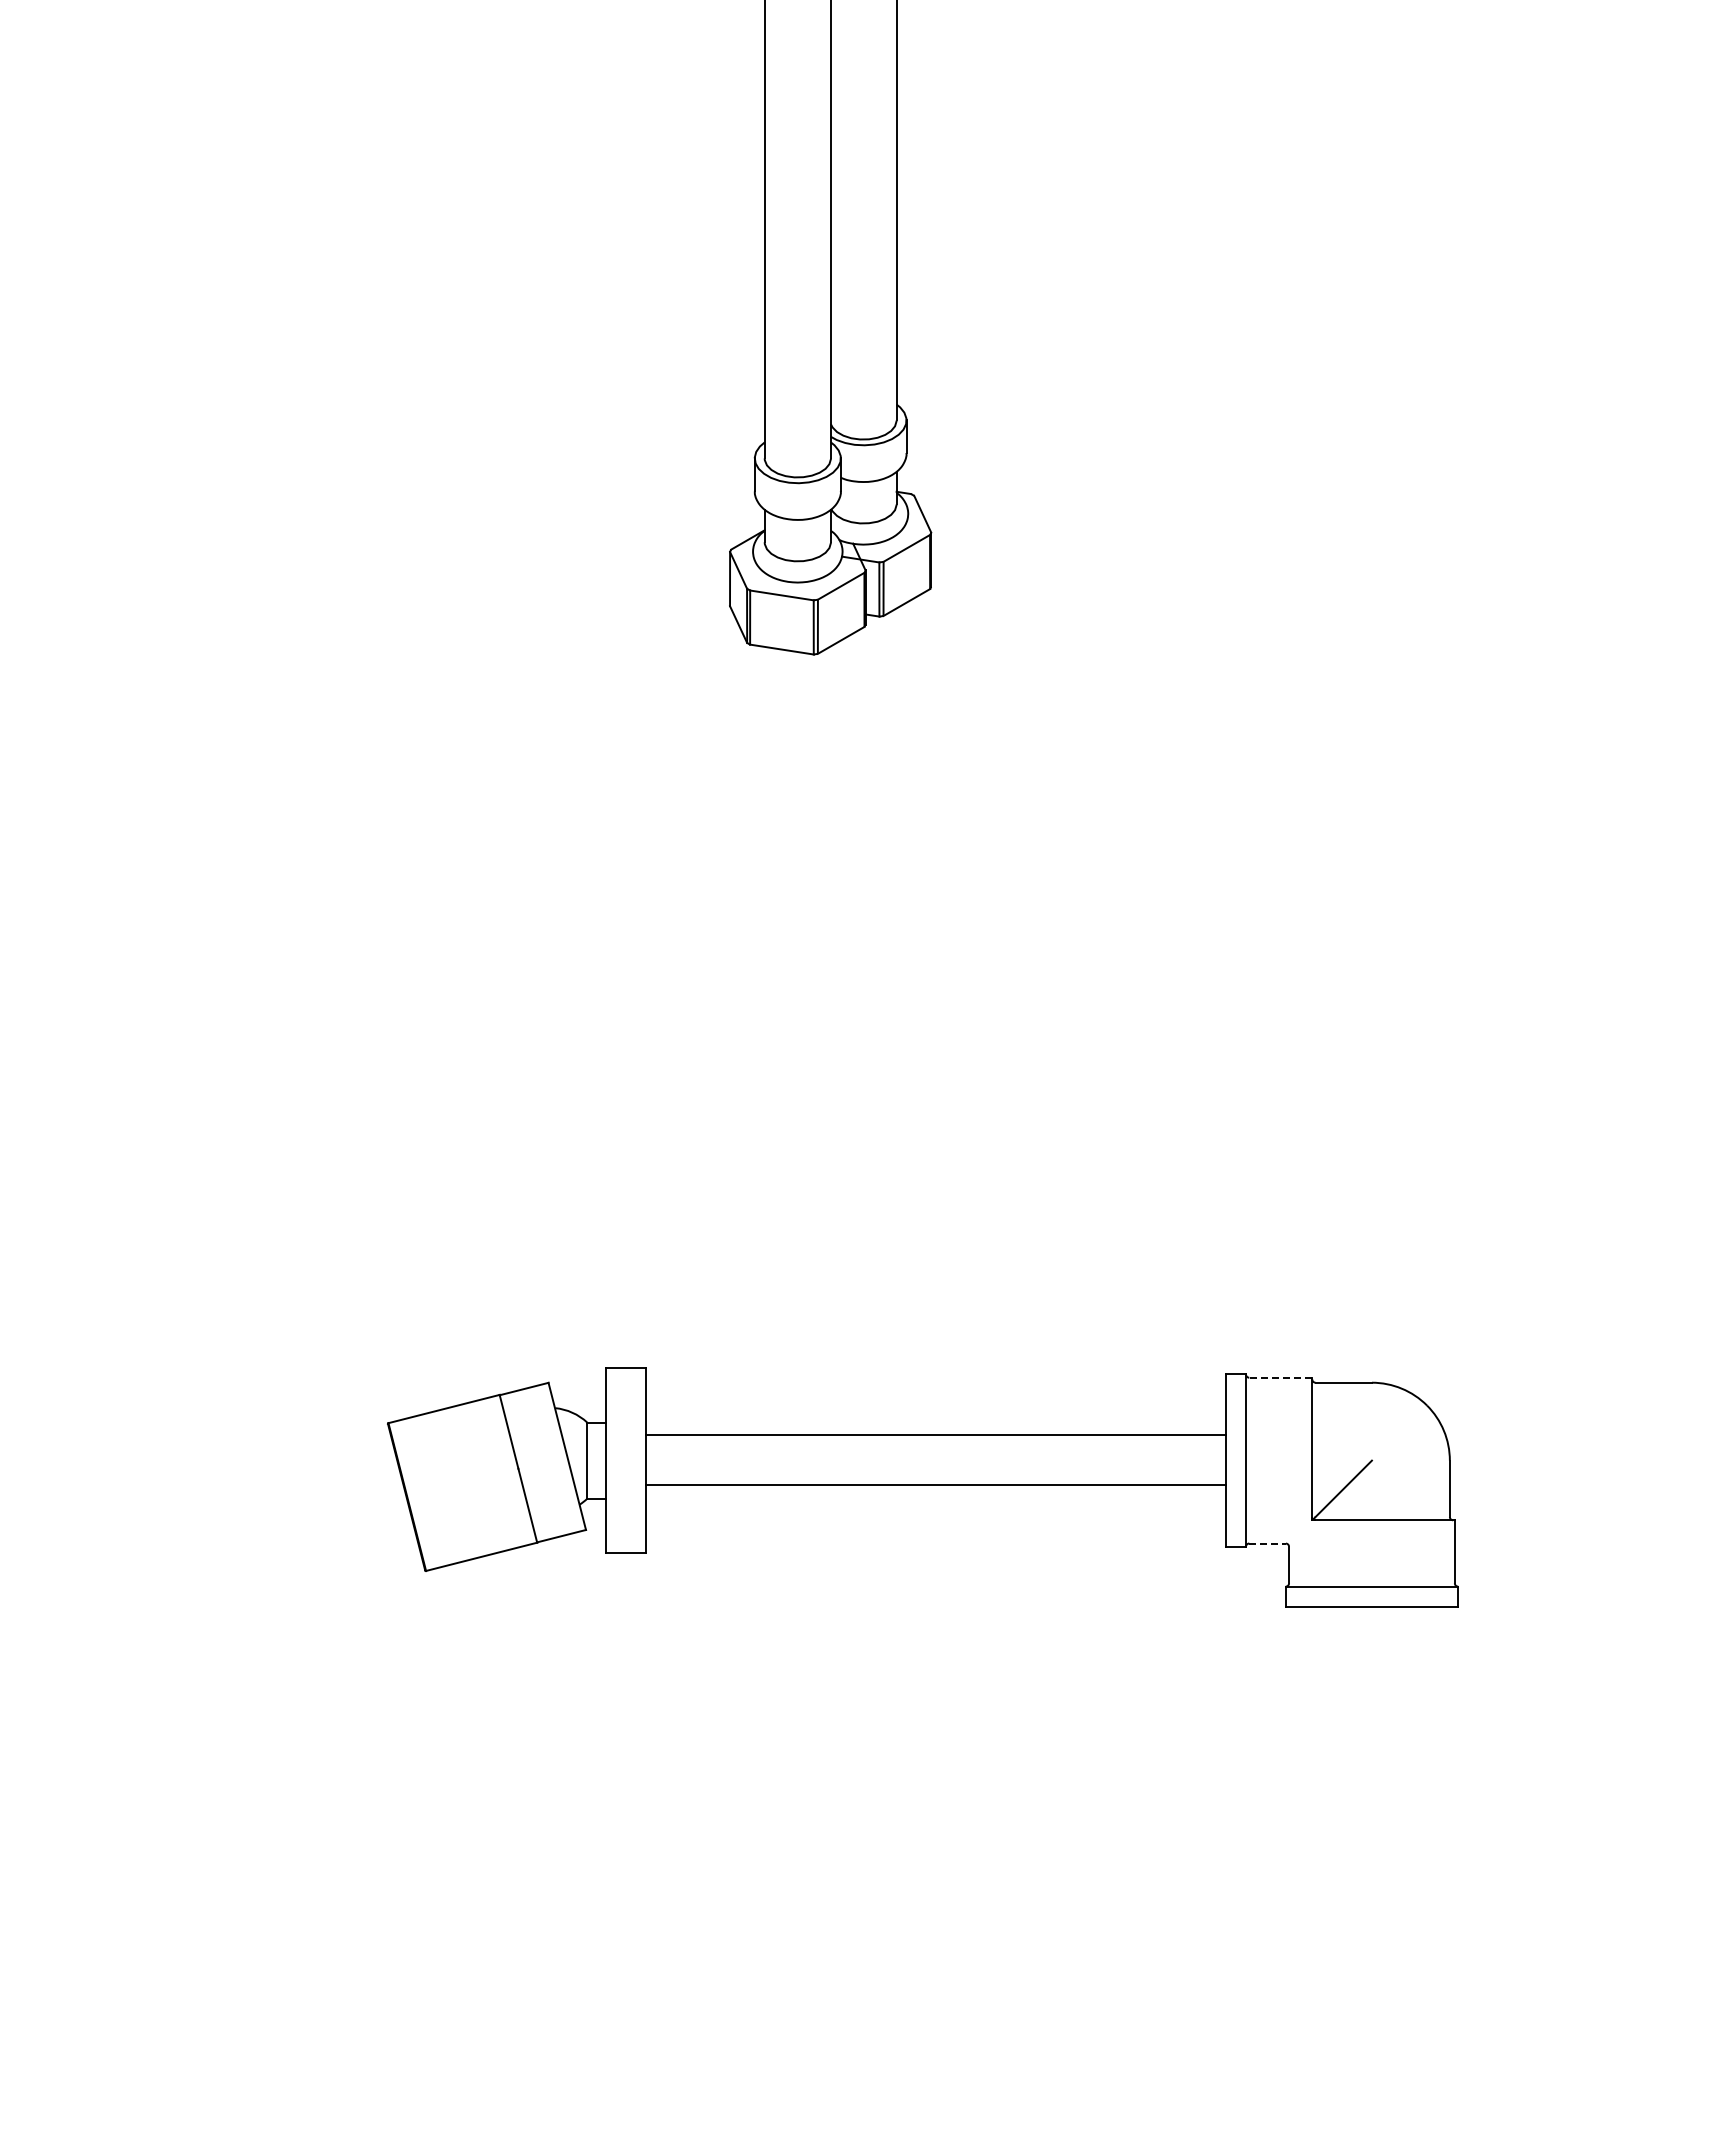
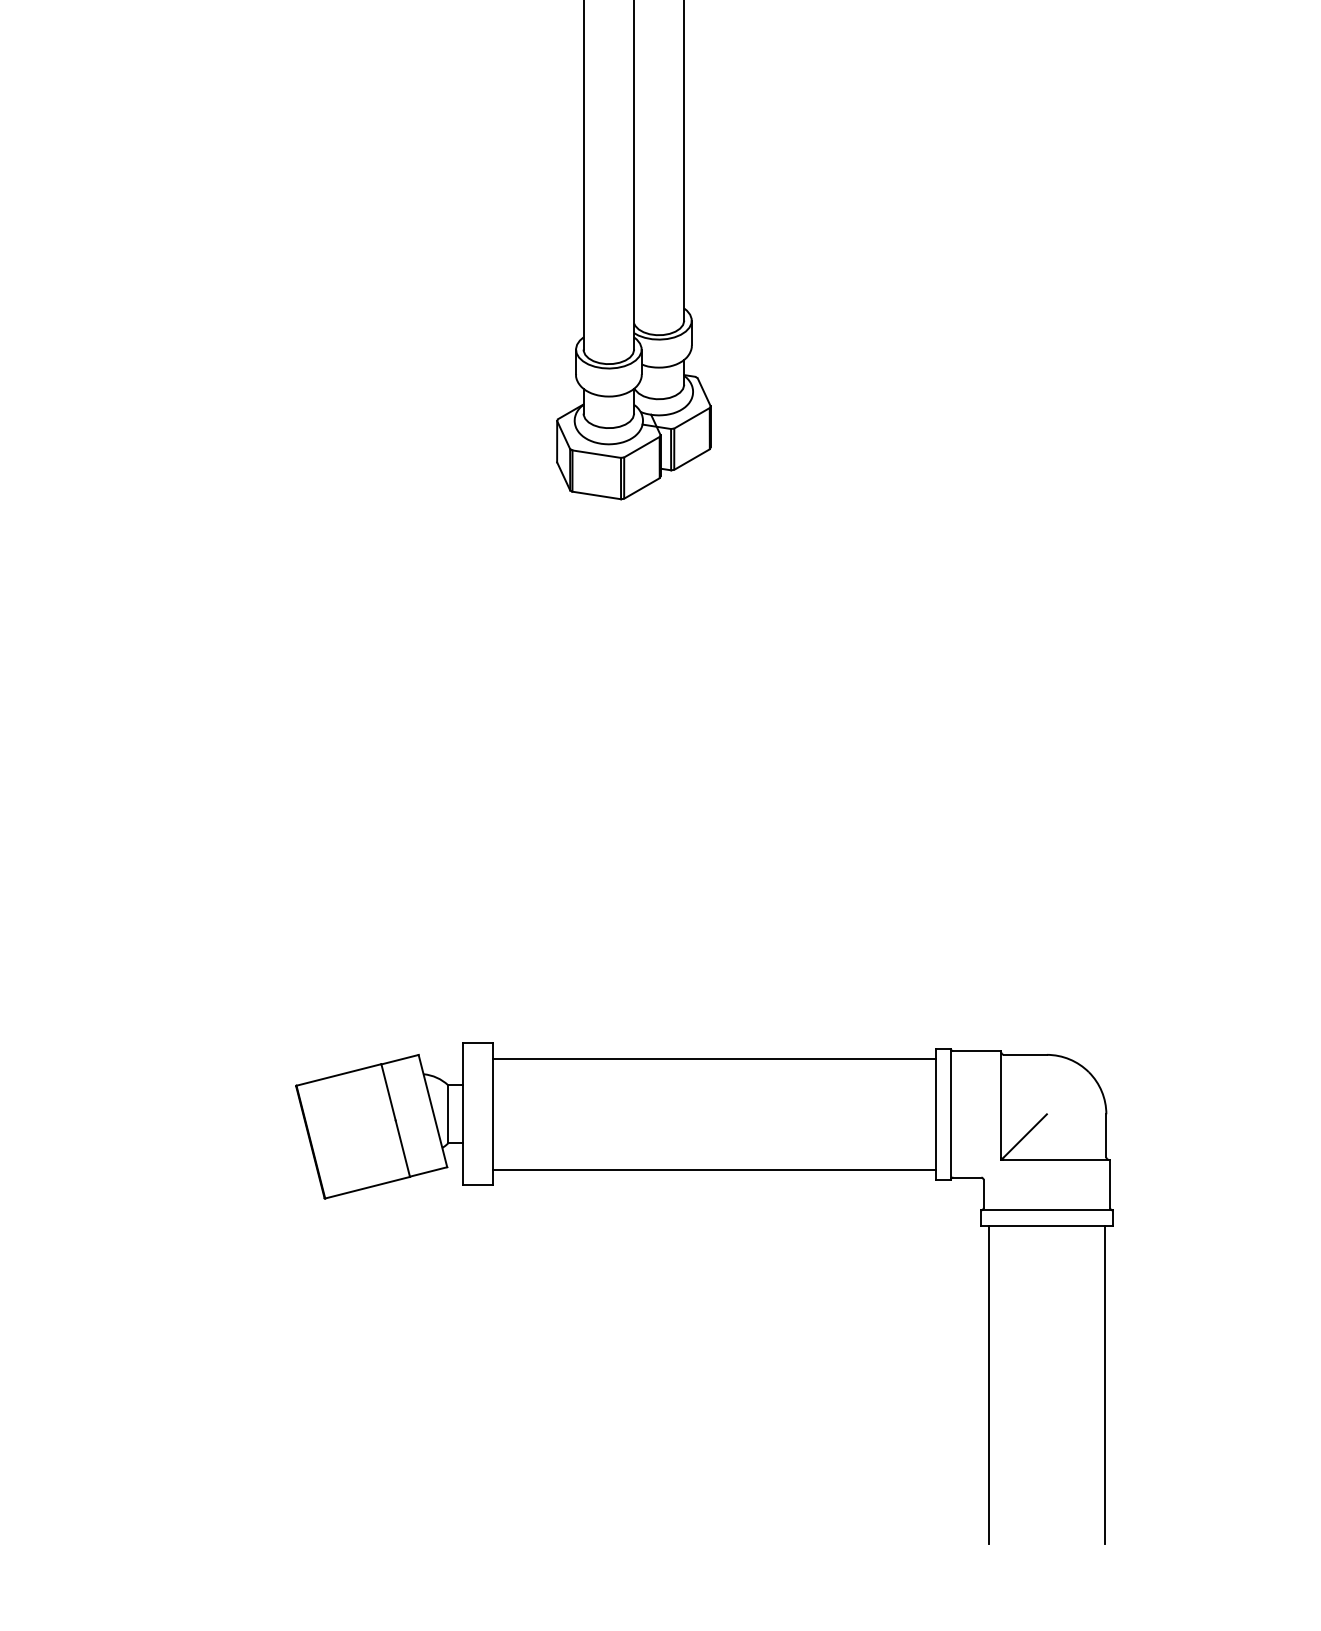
line: (1280, 1377) -> (977, 1050), dashed -> solid
line: (935, 1434) -> (713, 1169), moved
line: (935, 1484) -> (713, 1058), moved
line: (1268, 1543) -> (967, 1177), dashed -> solid
line: (1295, 1815) -> (988, 1385), added
line: (1448, 1815) -> (1105, 1385), added

